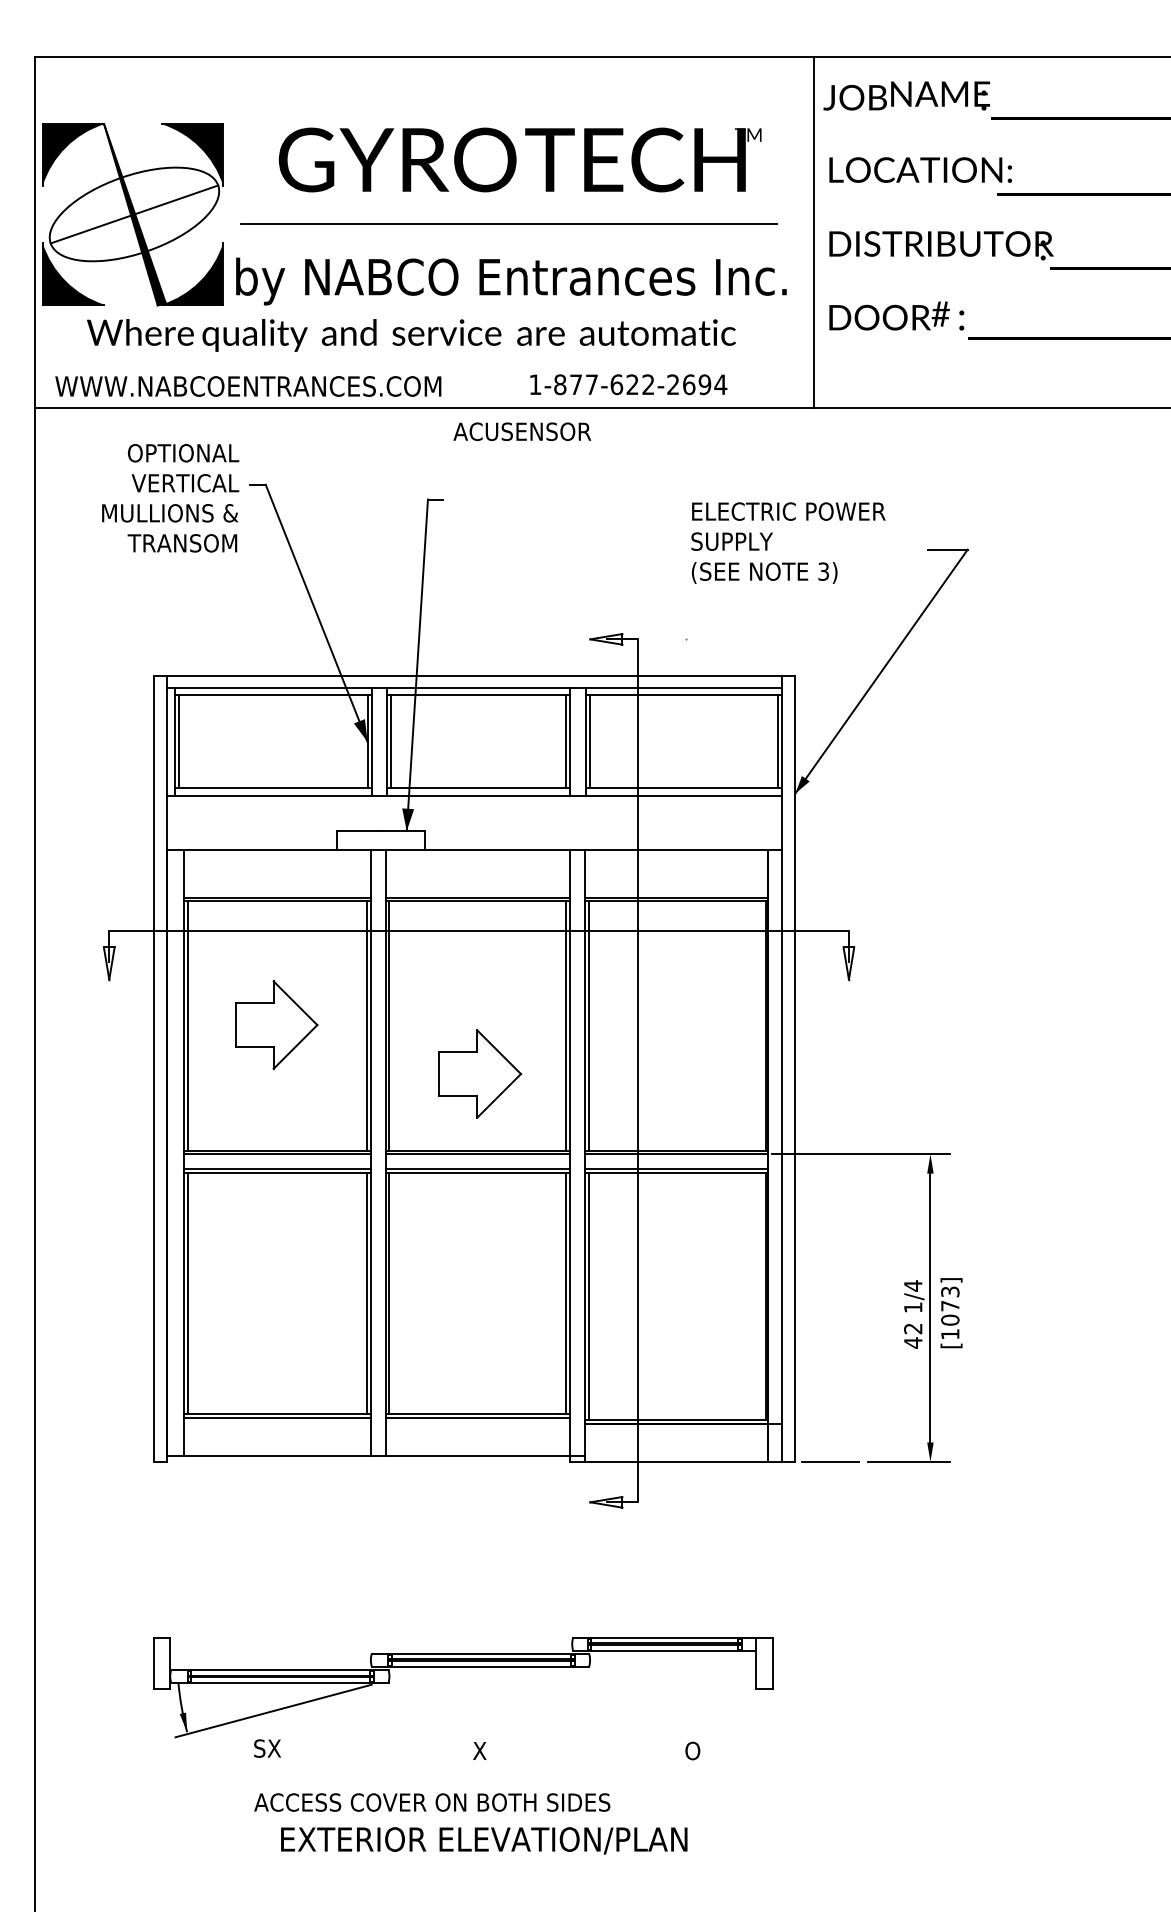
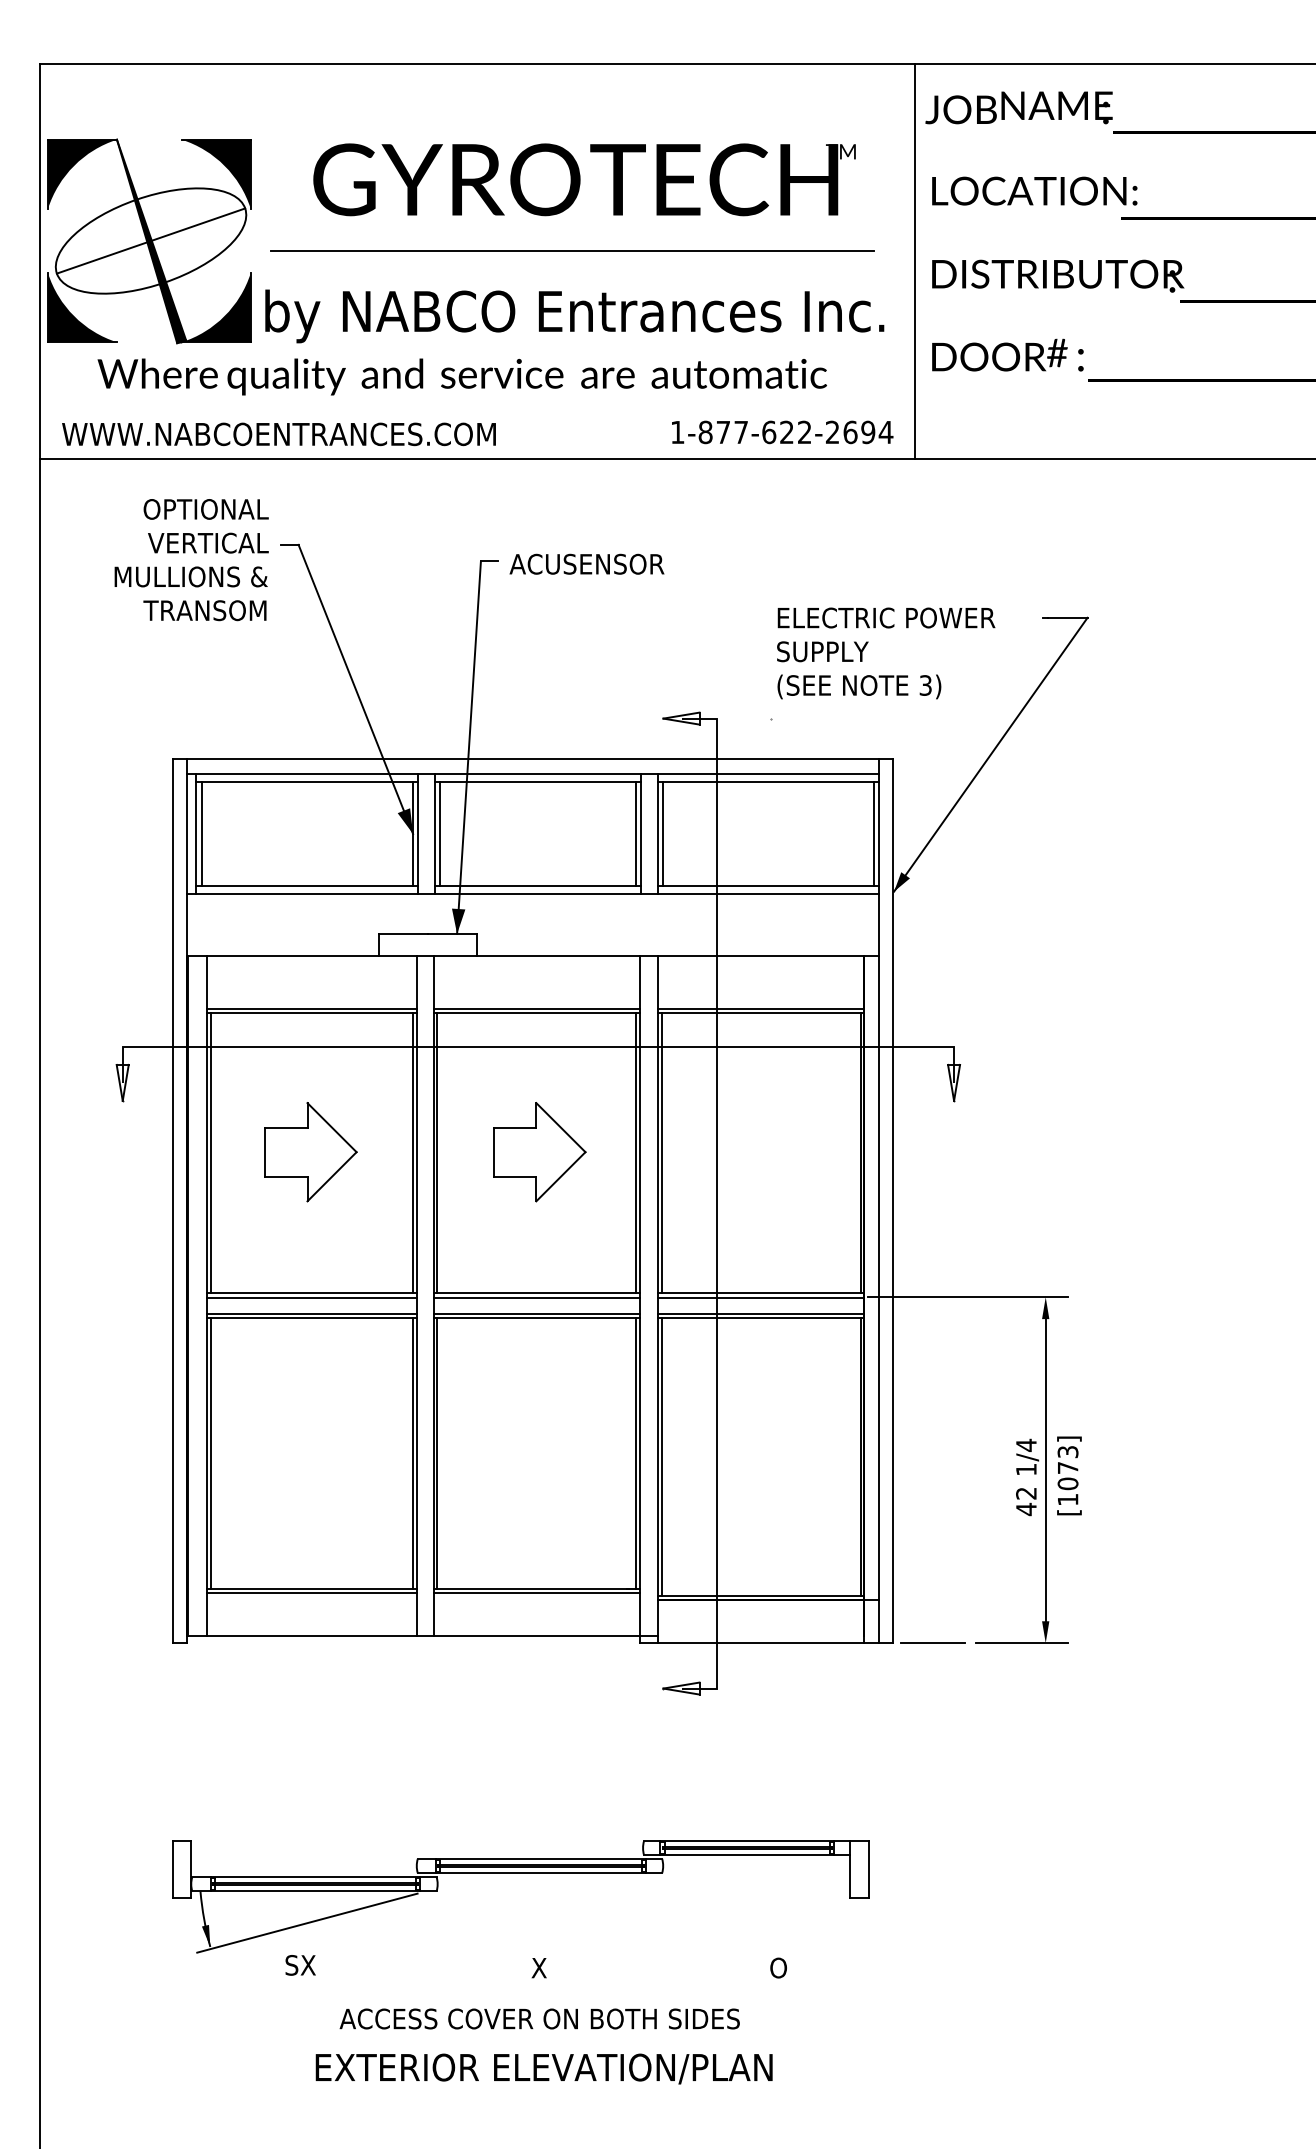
text: (628, 384) -> (782, 432), moved
text: (521, 431) -> (586, 563), moved
text: (788, 543) -> (886, 653), moved
part: (480, 1074) -> (539, 1152), moved
text: (432, 1802) -> (539, 2018), moved

